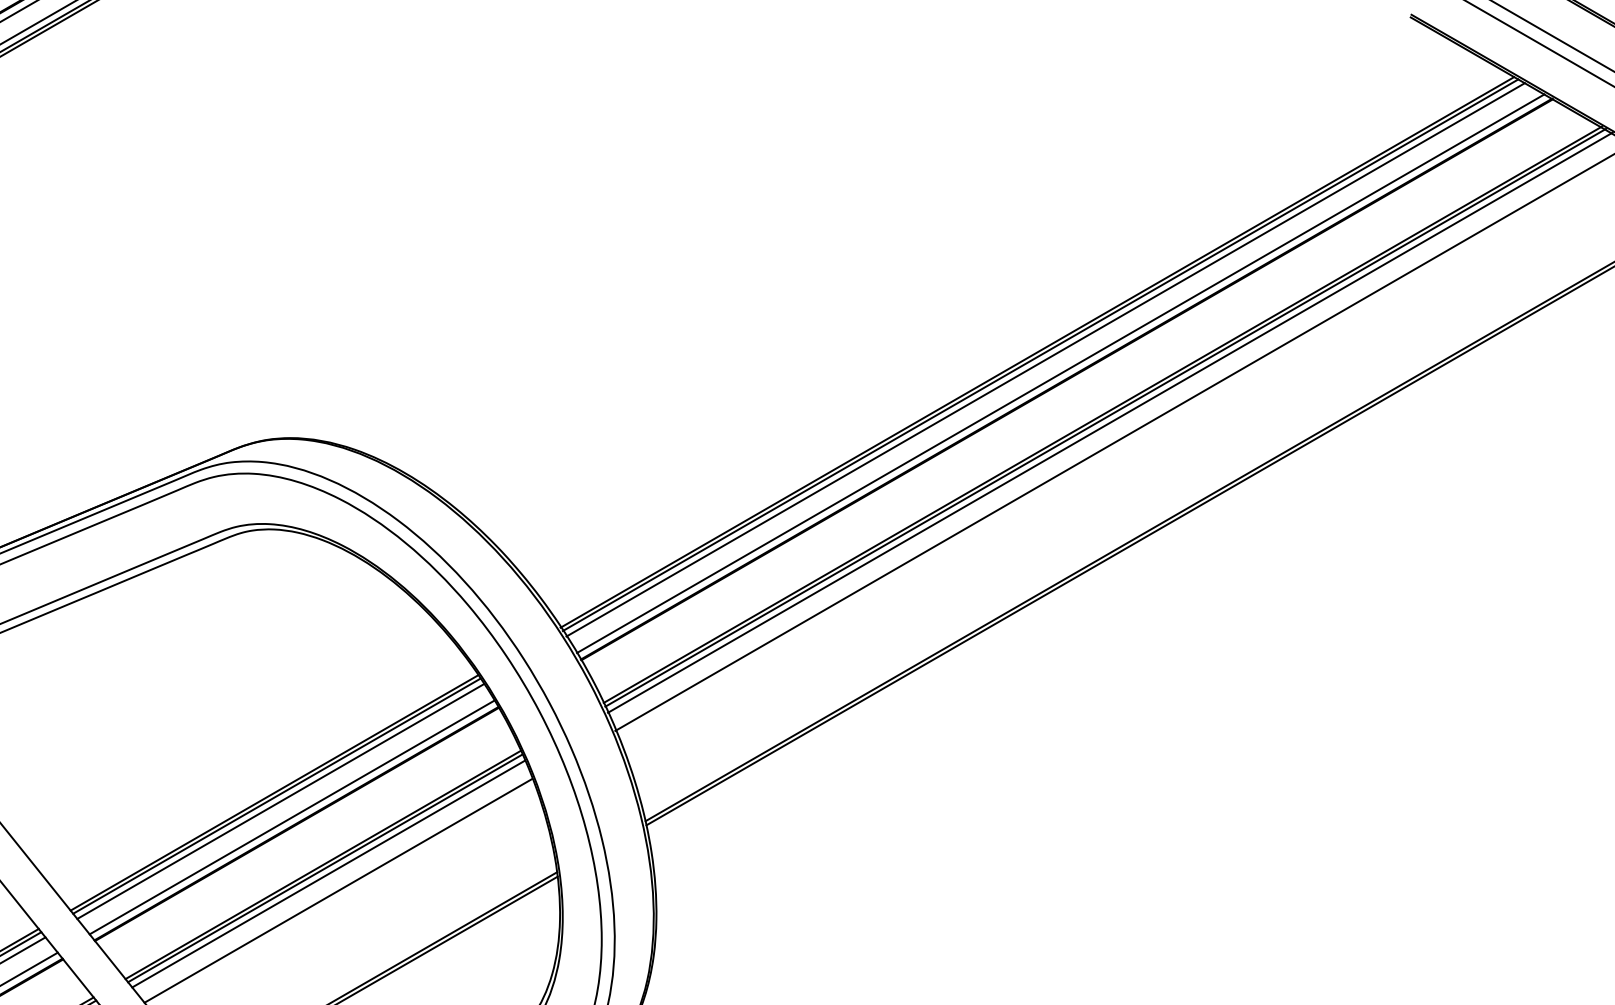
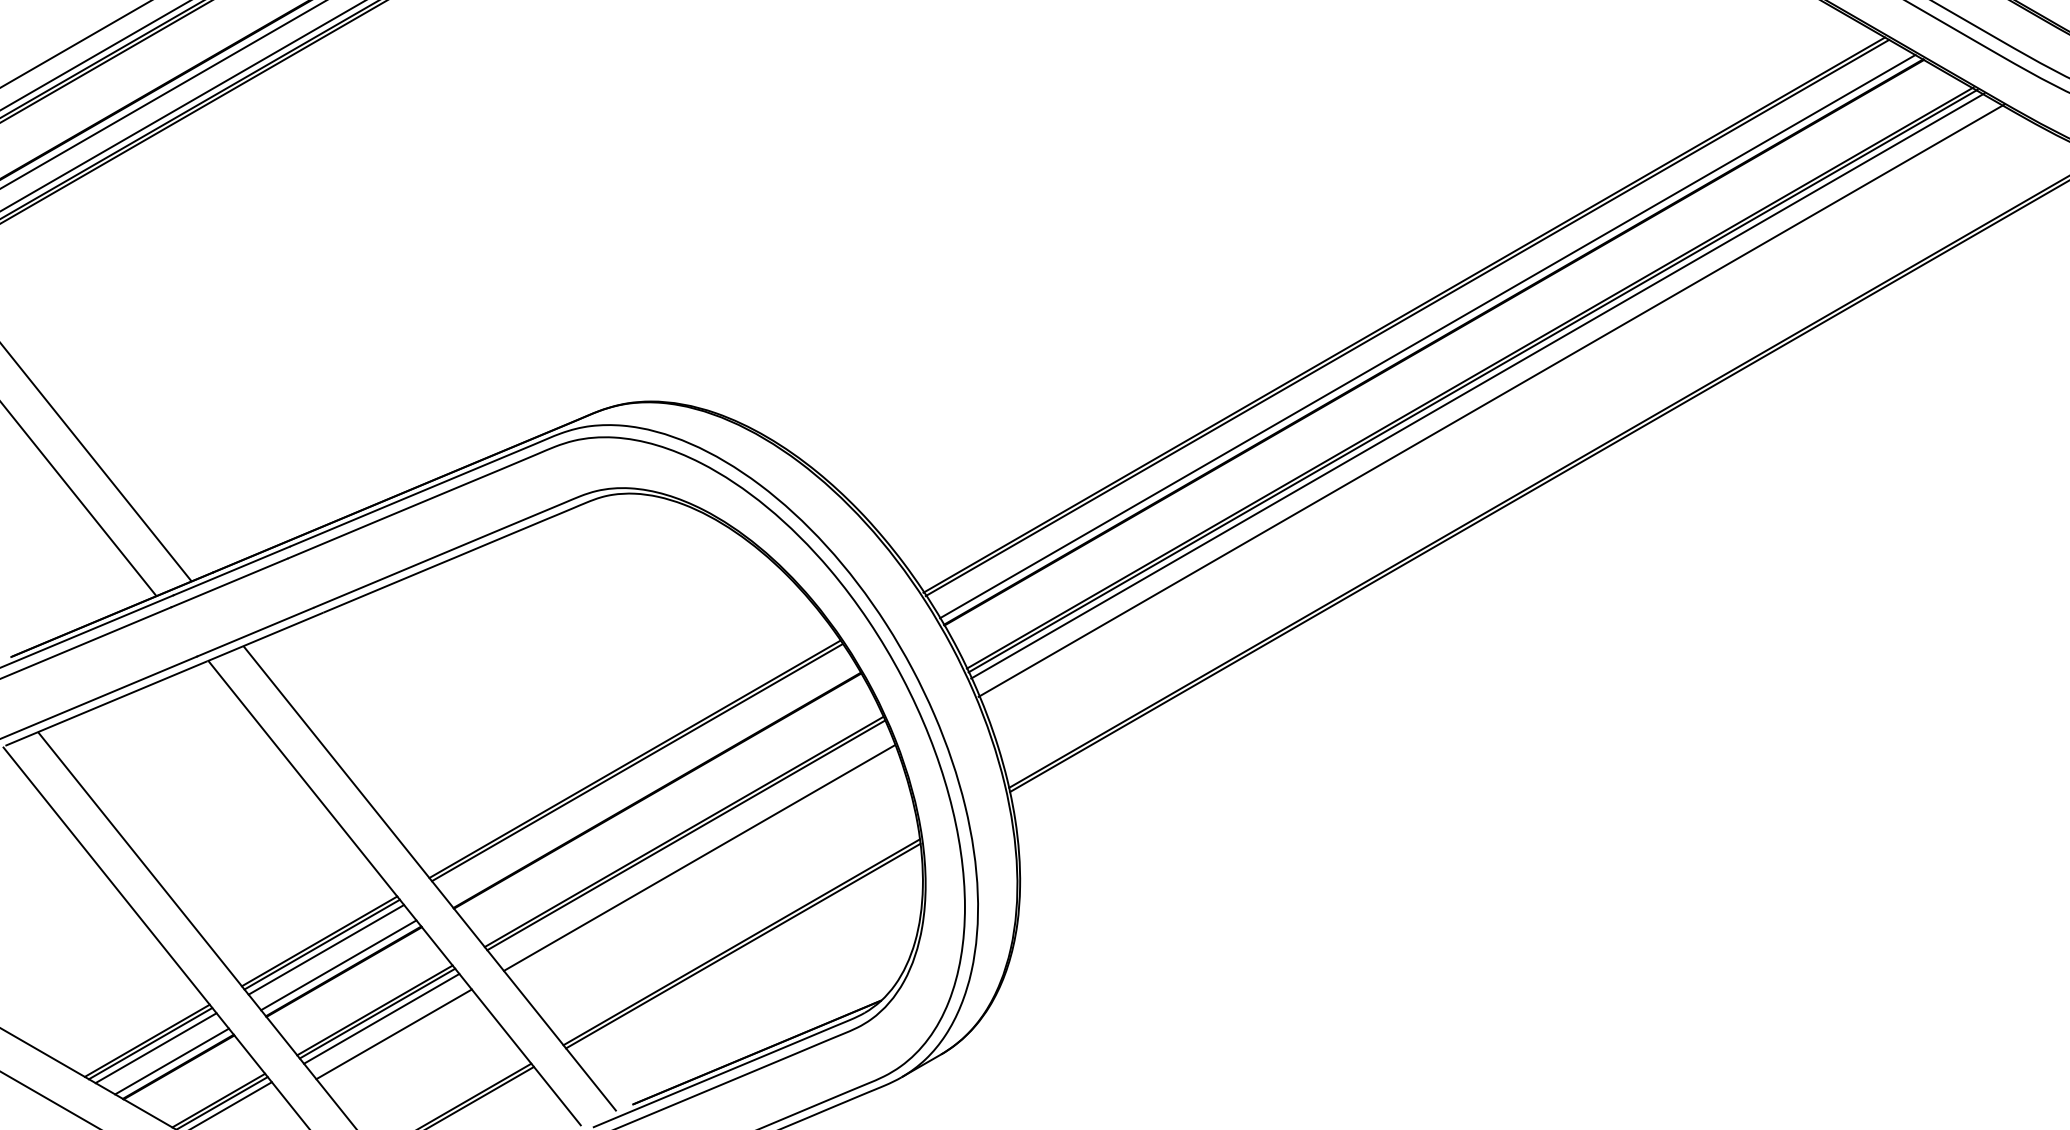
line: (1045, 359) -> (1412, 322), removed
line: (280, 801) -> (641, 767), removed
line: (291, 816) -> (652, 783), removed
line: (328, 874) -> (689, 841), removed

